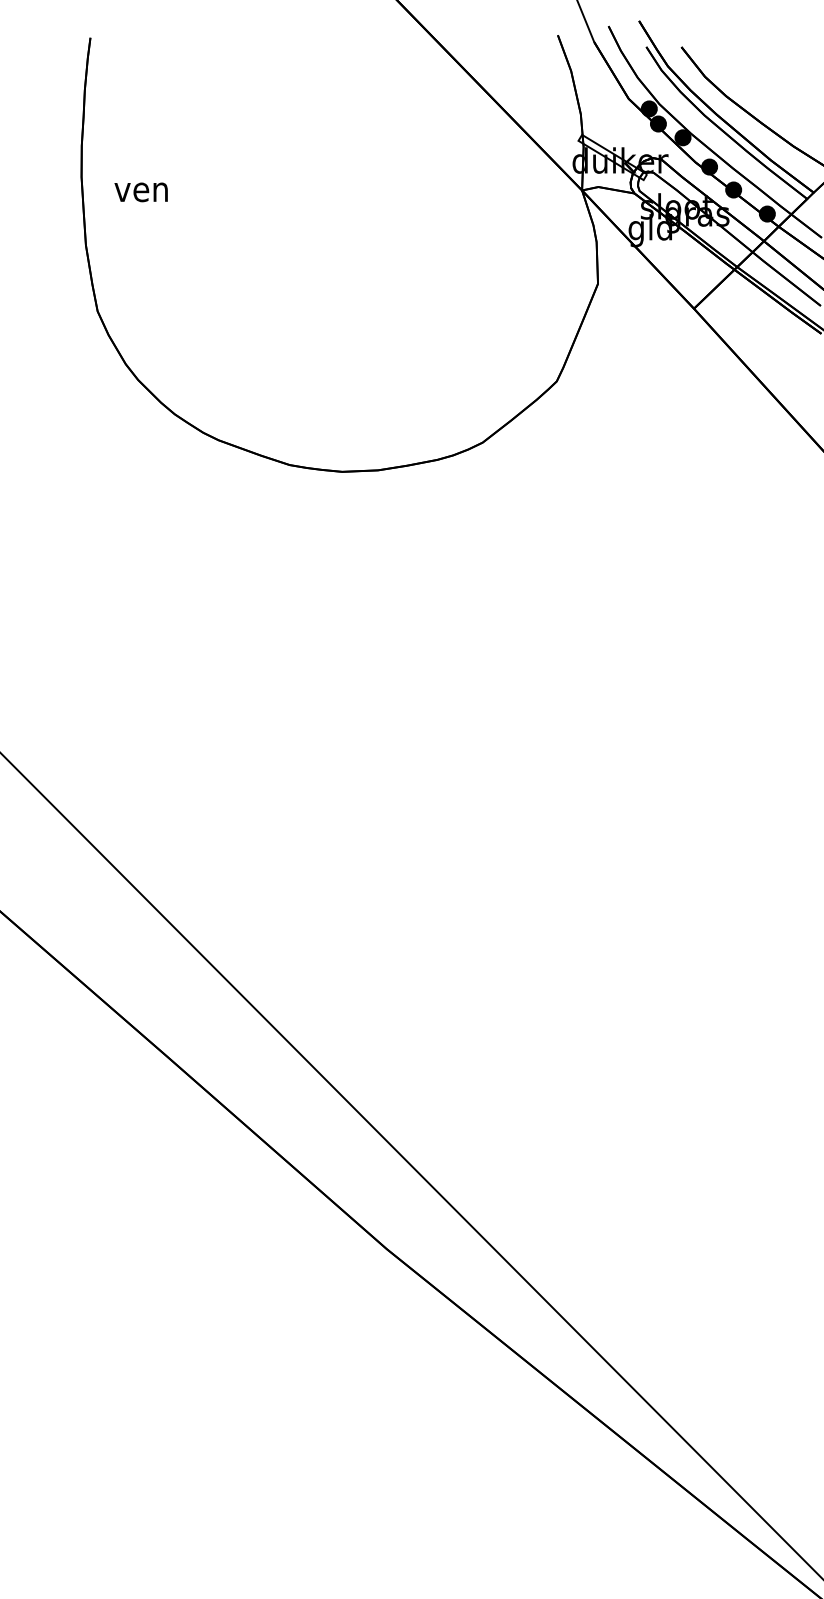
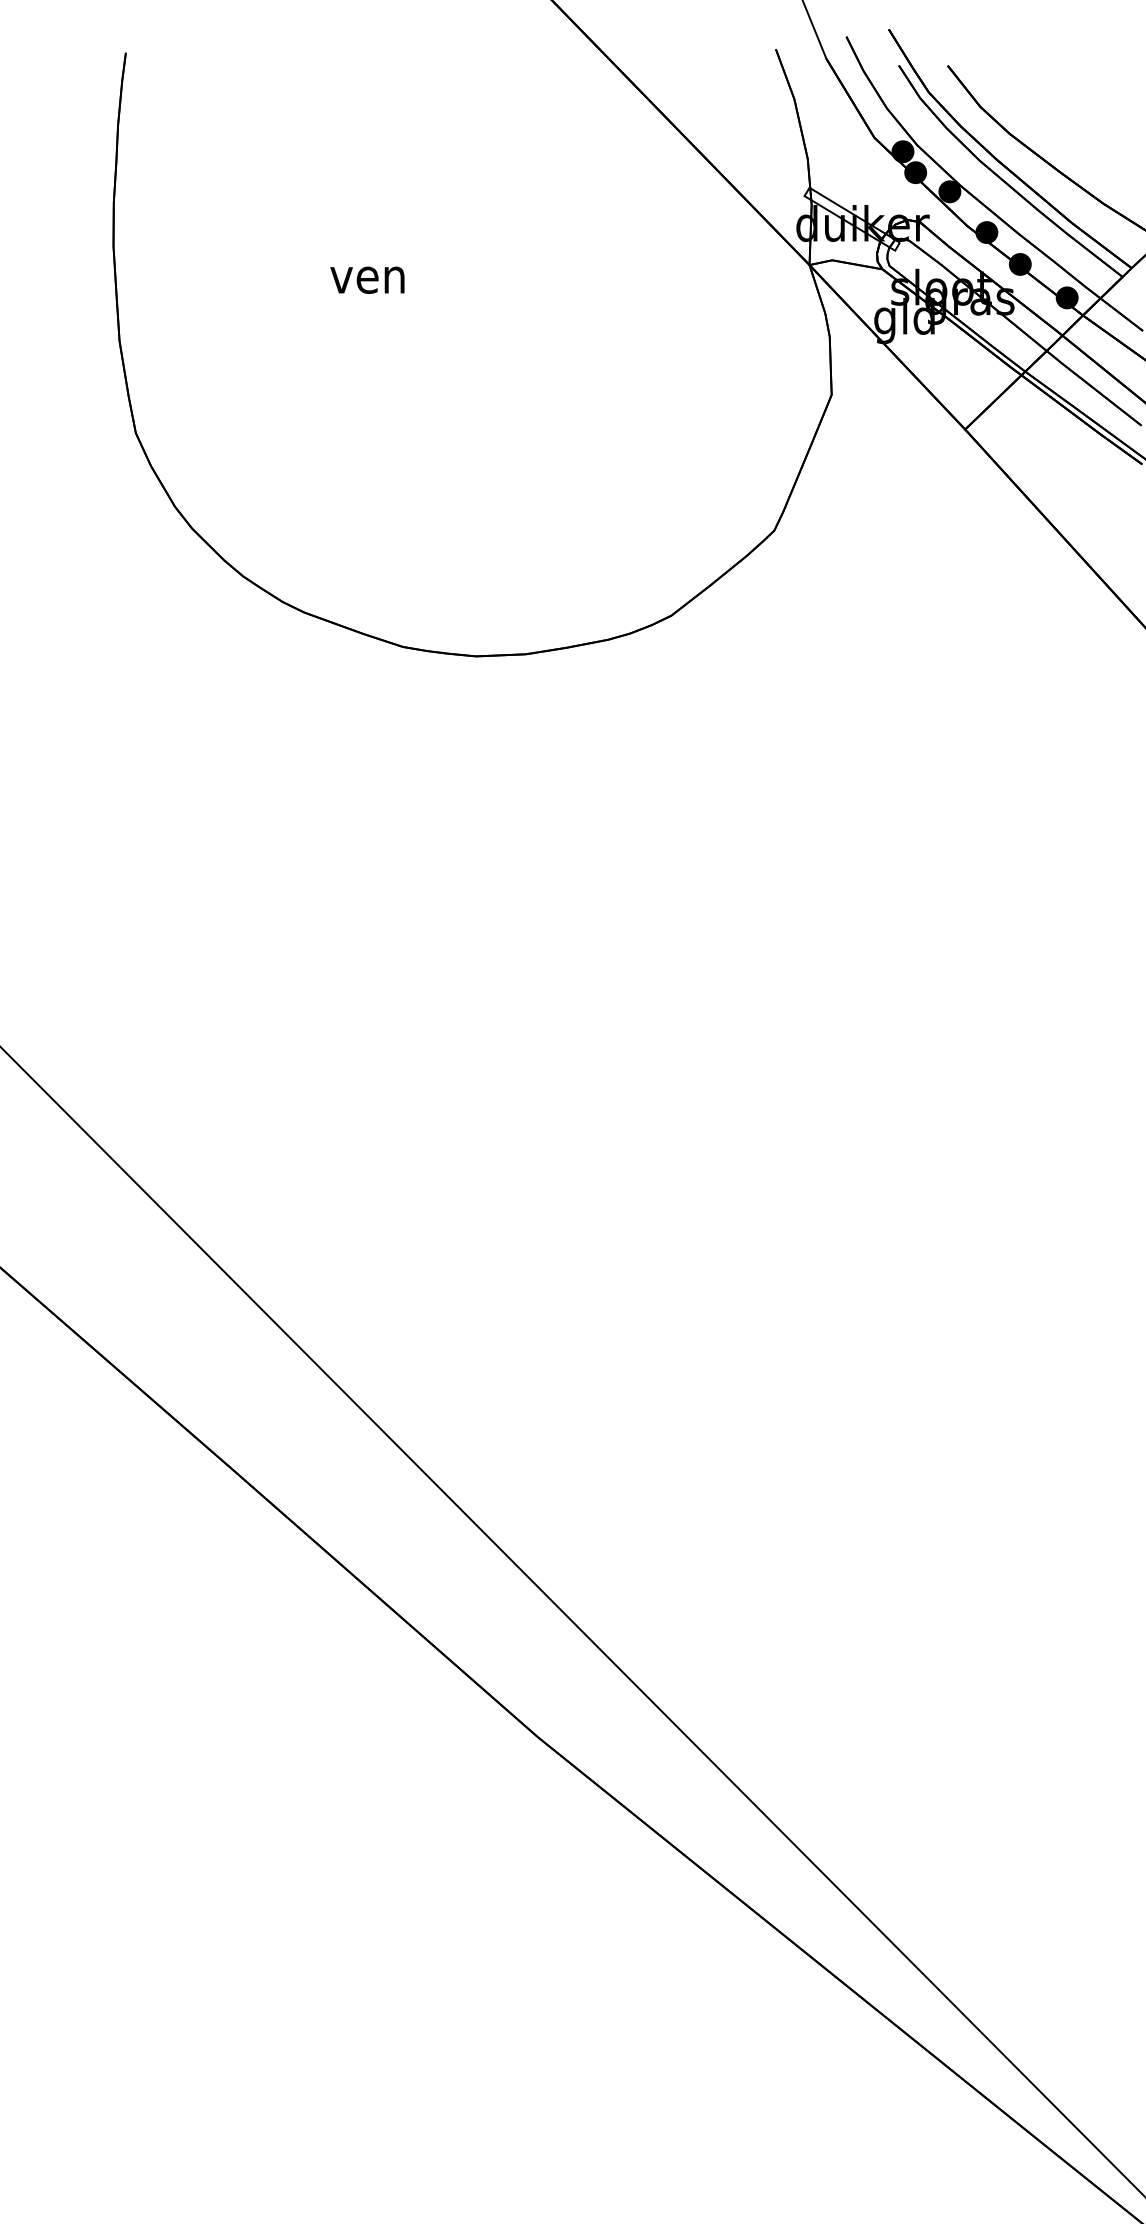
text: (140, 192) -> (366, 280), moved

